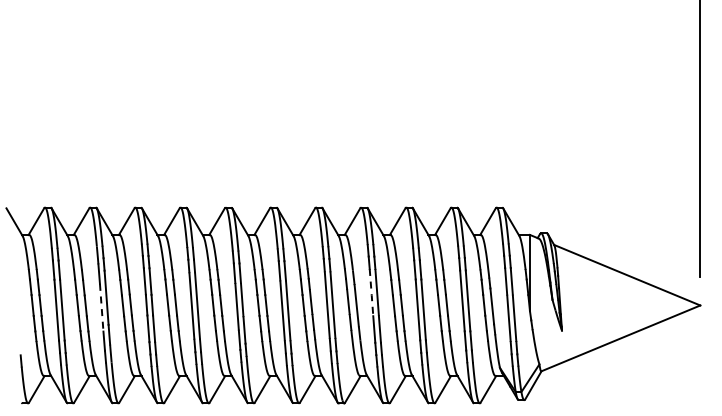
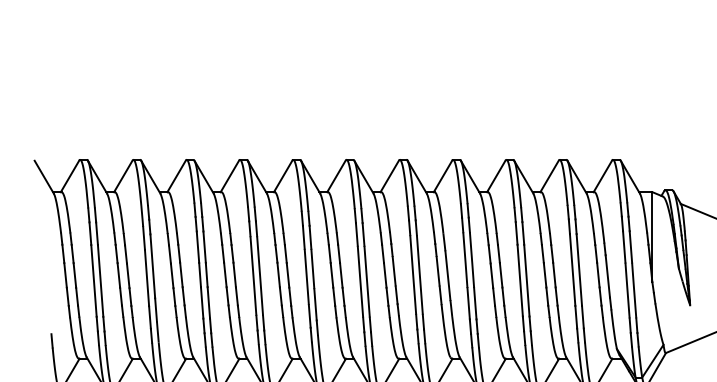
line: (371, 293) -> (465, 261), dashed -> solid
line: (101, 307) -> (146, 277), dashed -> solid

